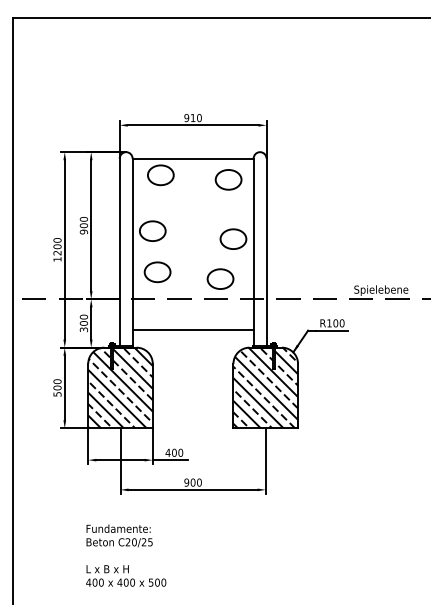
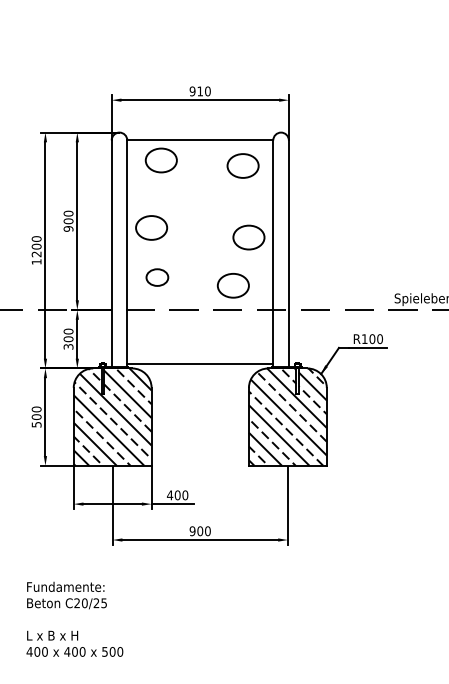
part: (157, 272) -> (157, 277), size x0.7
line: (192, 329) -> (199, 363), moved
text: (126, 555) -> (75, 619), moved

